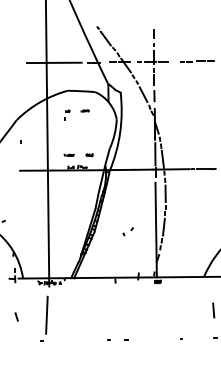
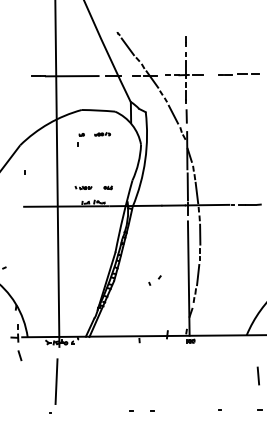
part: (84, 111) -> (102, 134), size x1.67
part: (69, 155) -> (83, 188), size x1.43
line: (16, 316) -> (19, 355), moved

